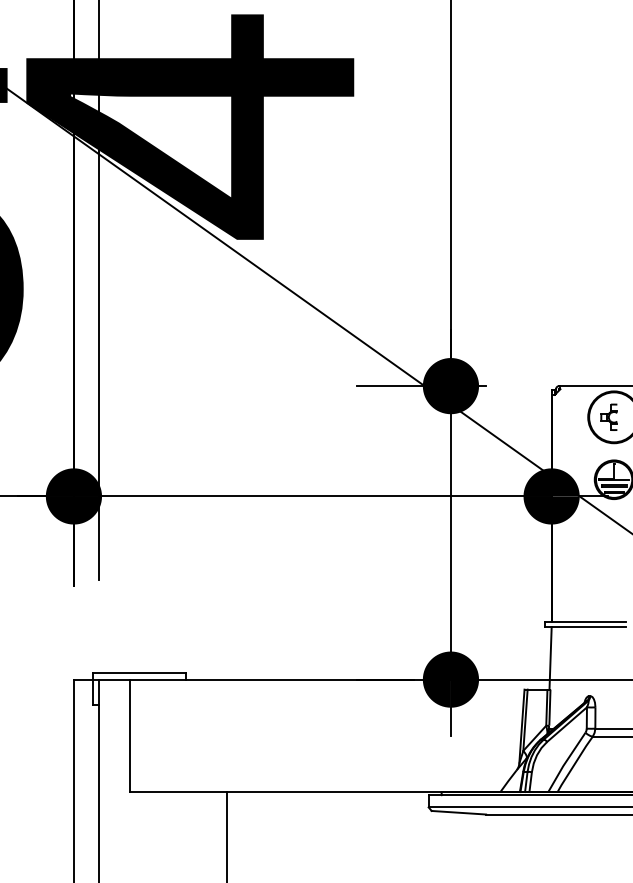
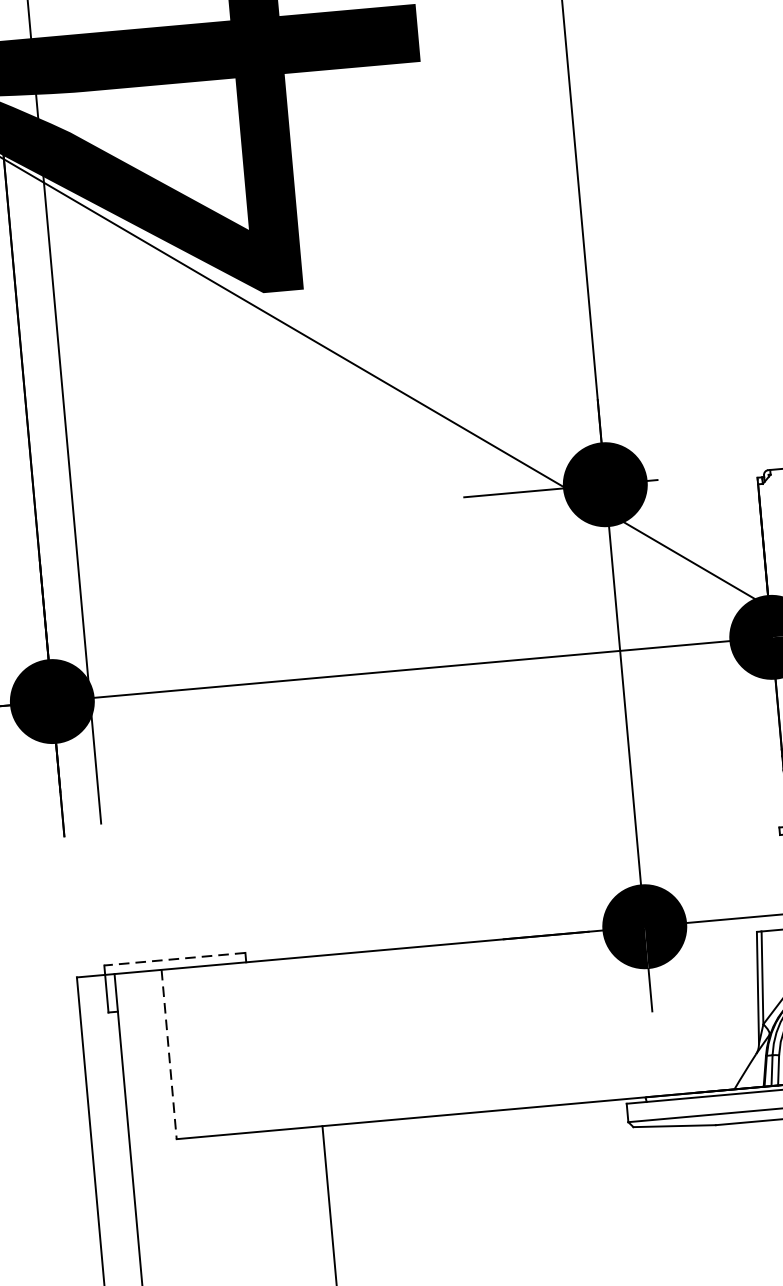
line: (139, 673) -> (174, 959), solid -> dashed
line: (130, 736) -> (169, 1055), solid -> dashed

